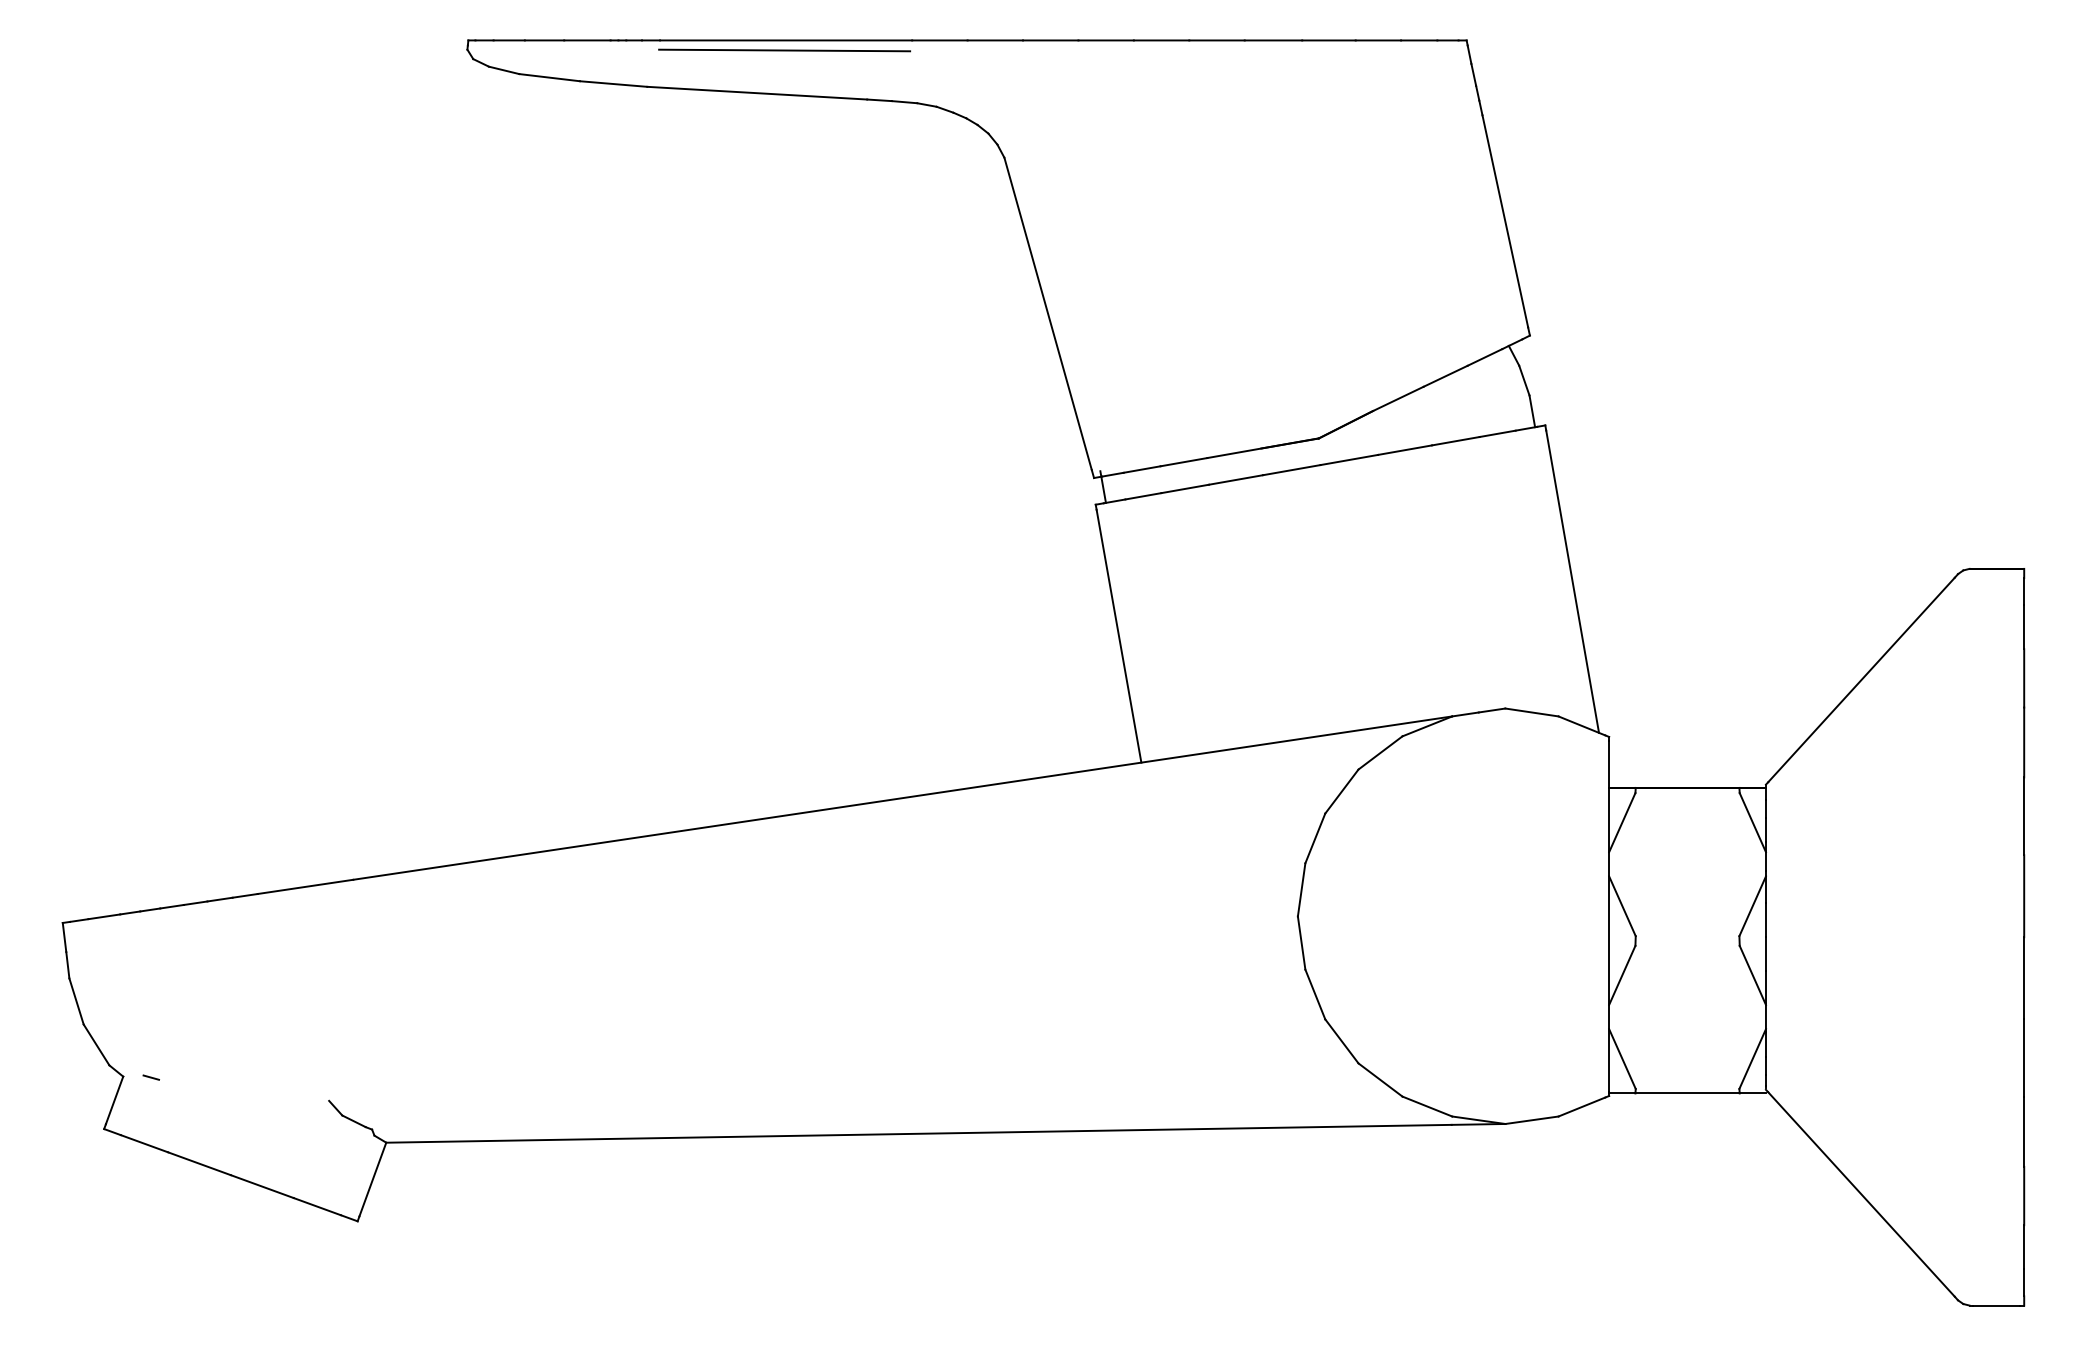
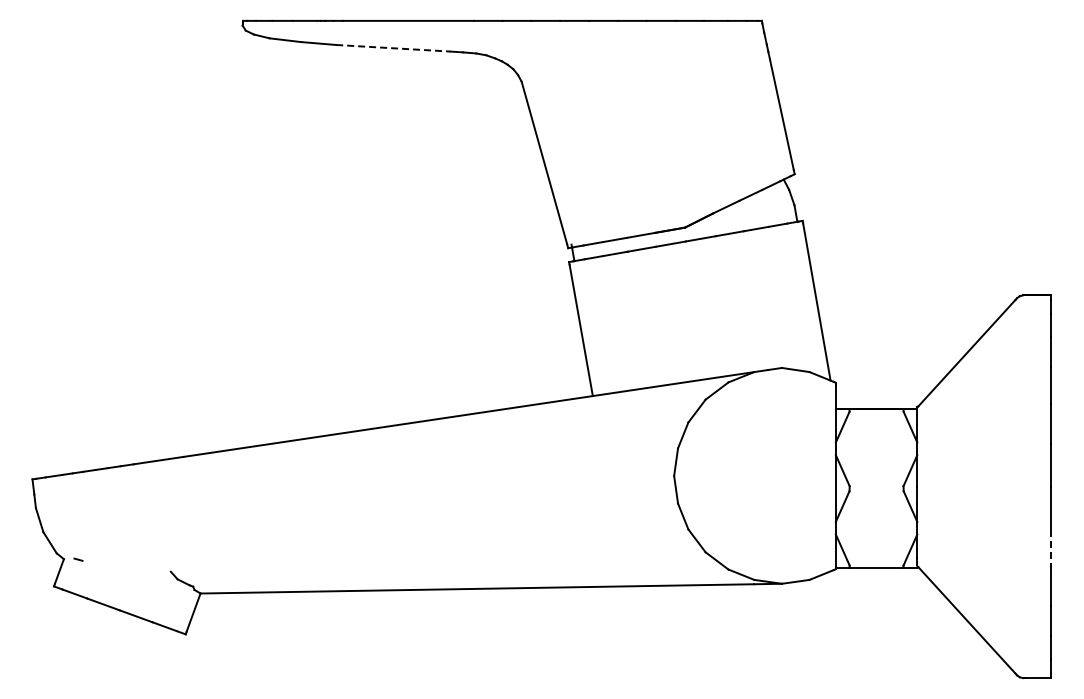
line: (784, 49) -> (407, 25), removed
line: (757, 93) -> (393, 48), solid -> dashed
line: (2024, 1057) -> (1051, 549), solid -> dashed

